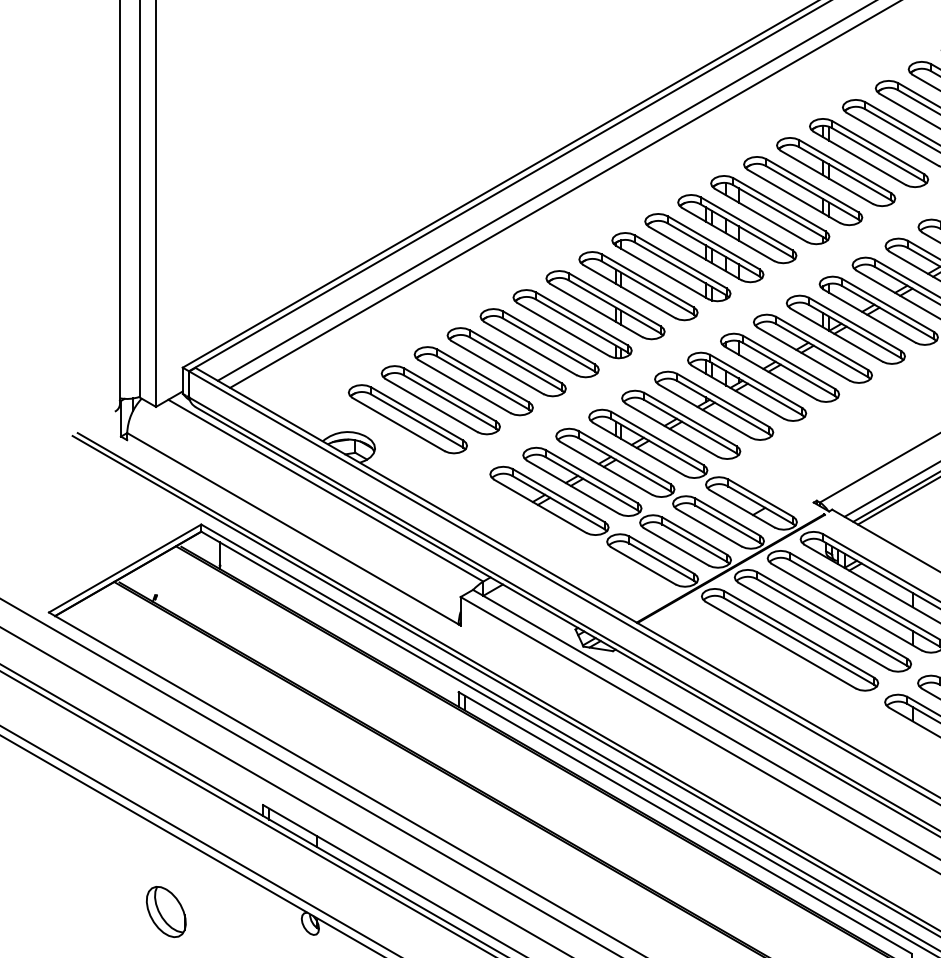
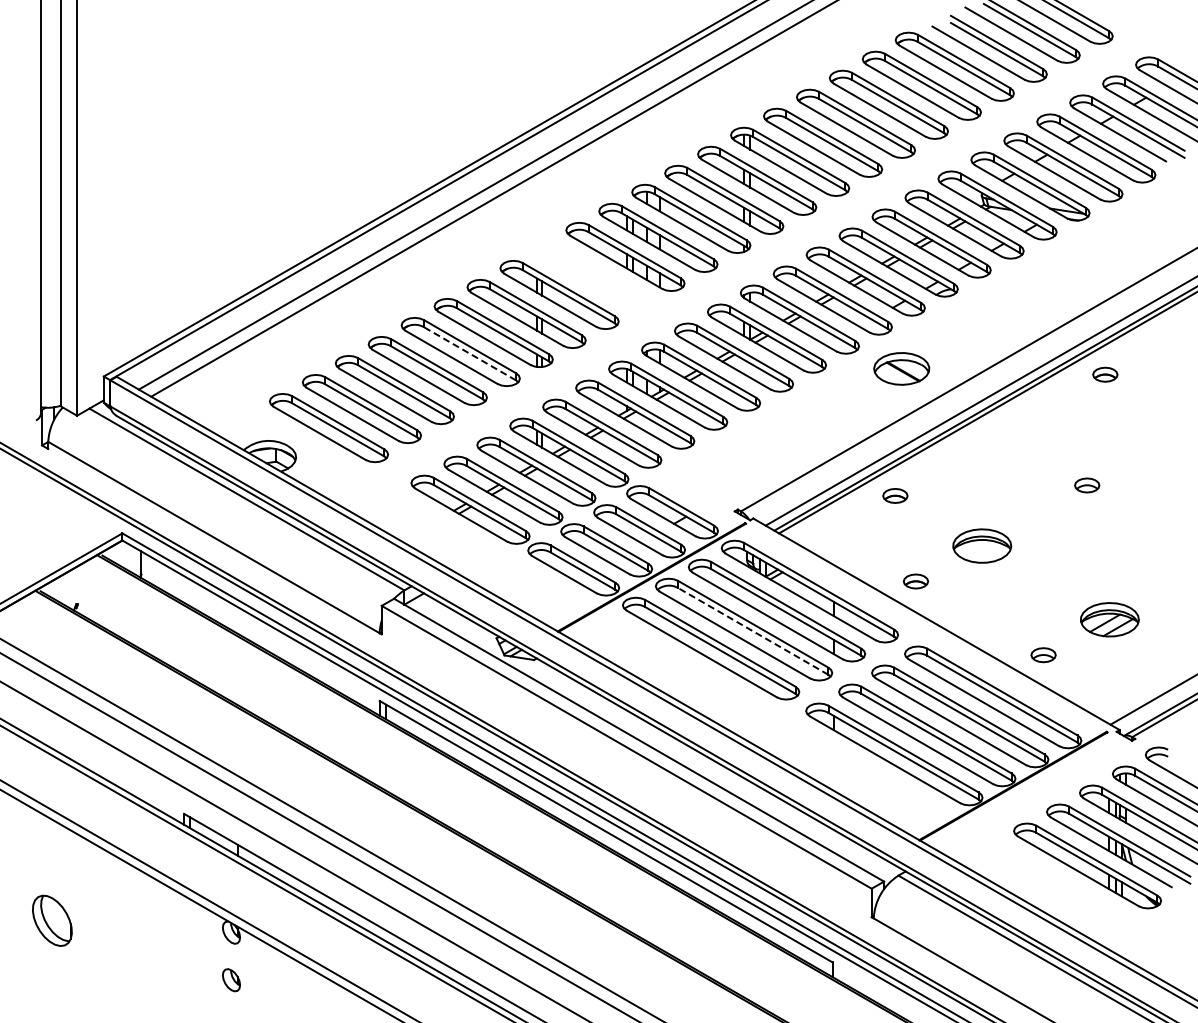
part: (671, 266) -> (592, 275), removed
line: (548, 344) -> (469, 353), solid -> dashed
line: (832, 622) -> (753, 631), solid -> dashed
part: (166, 911) -> (52, 920), moved

